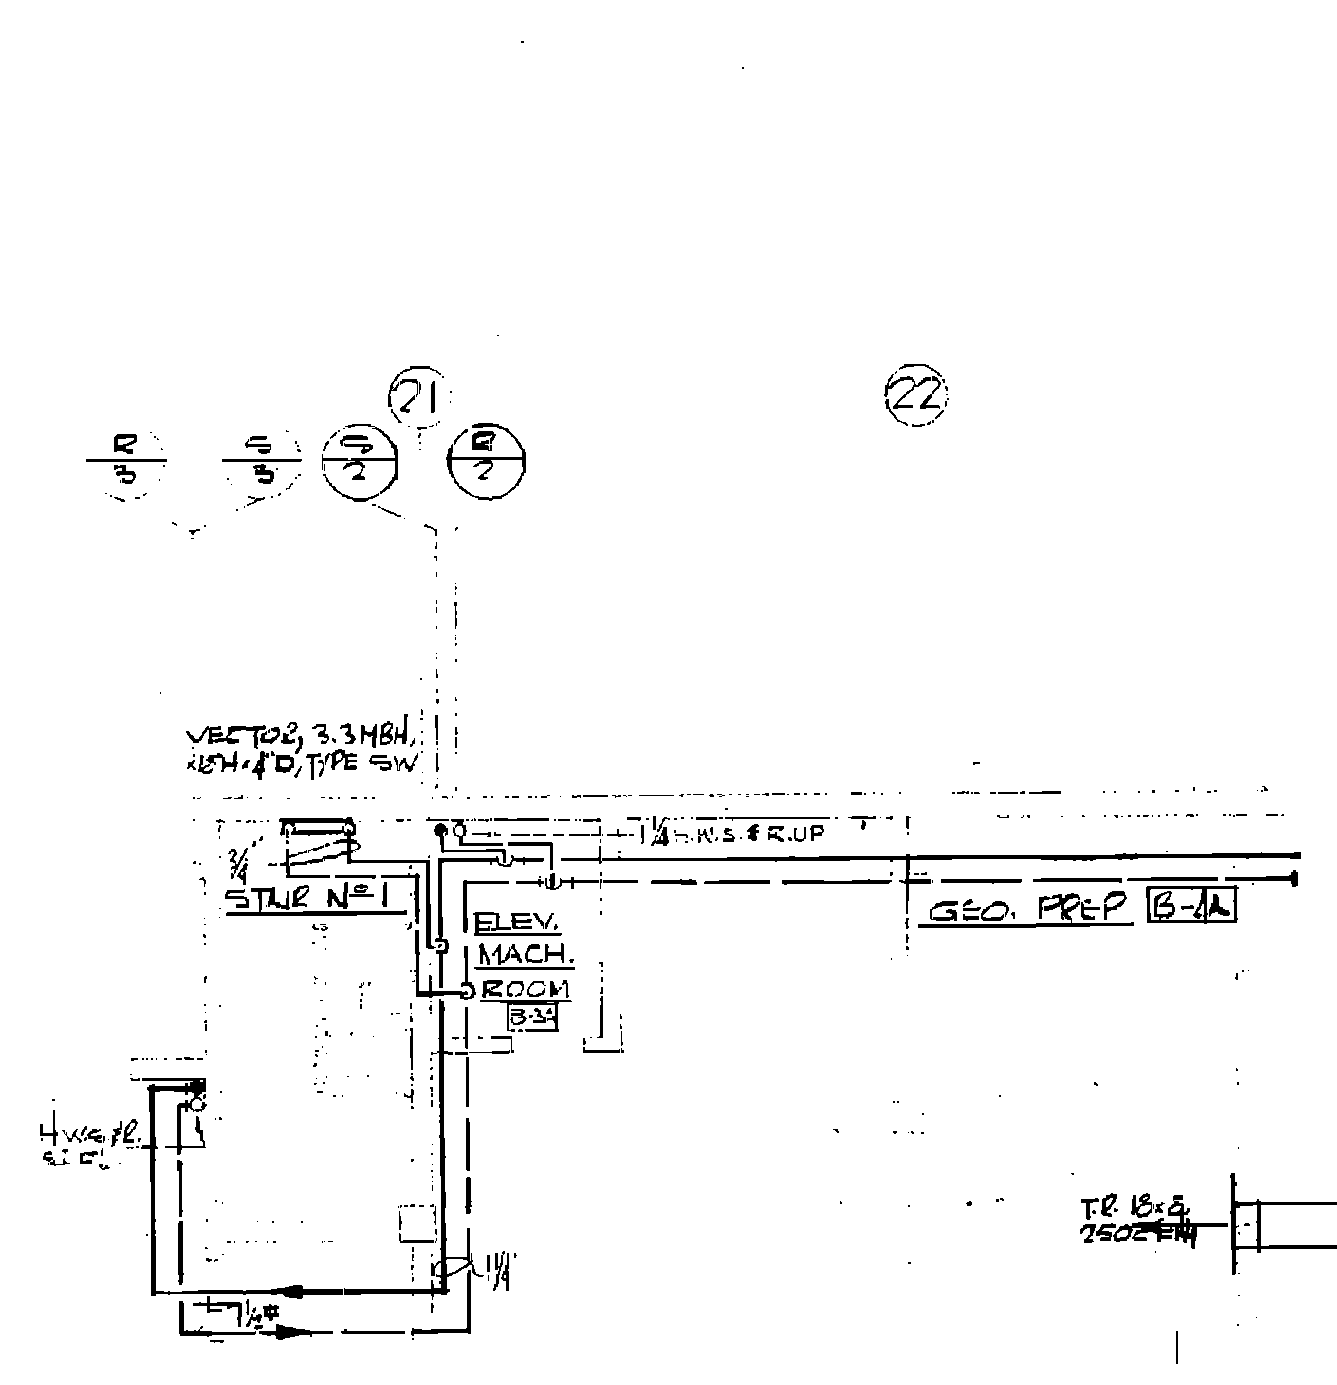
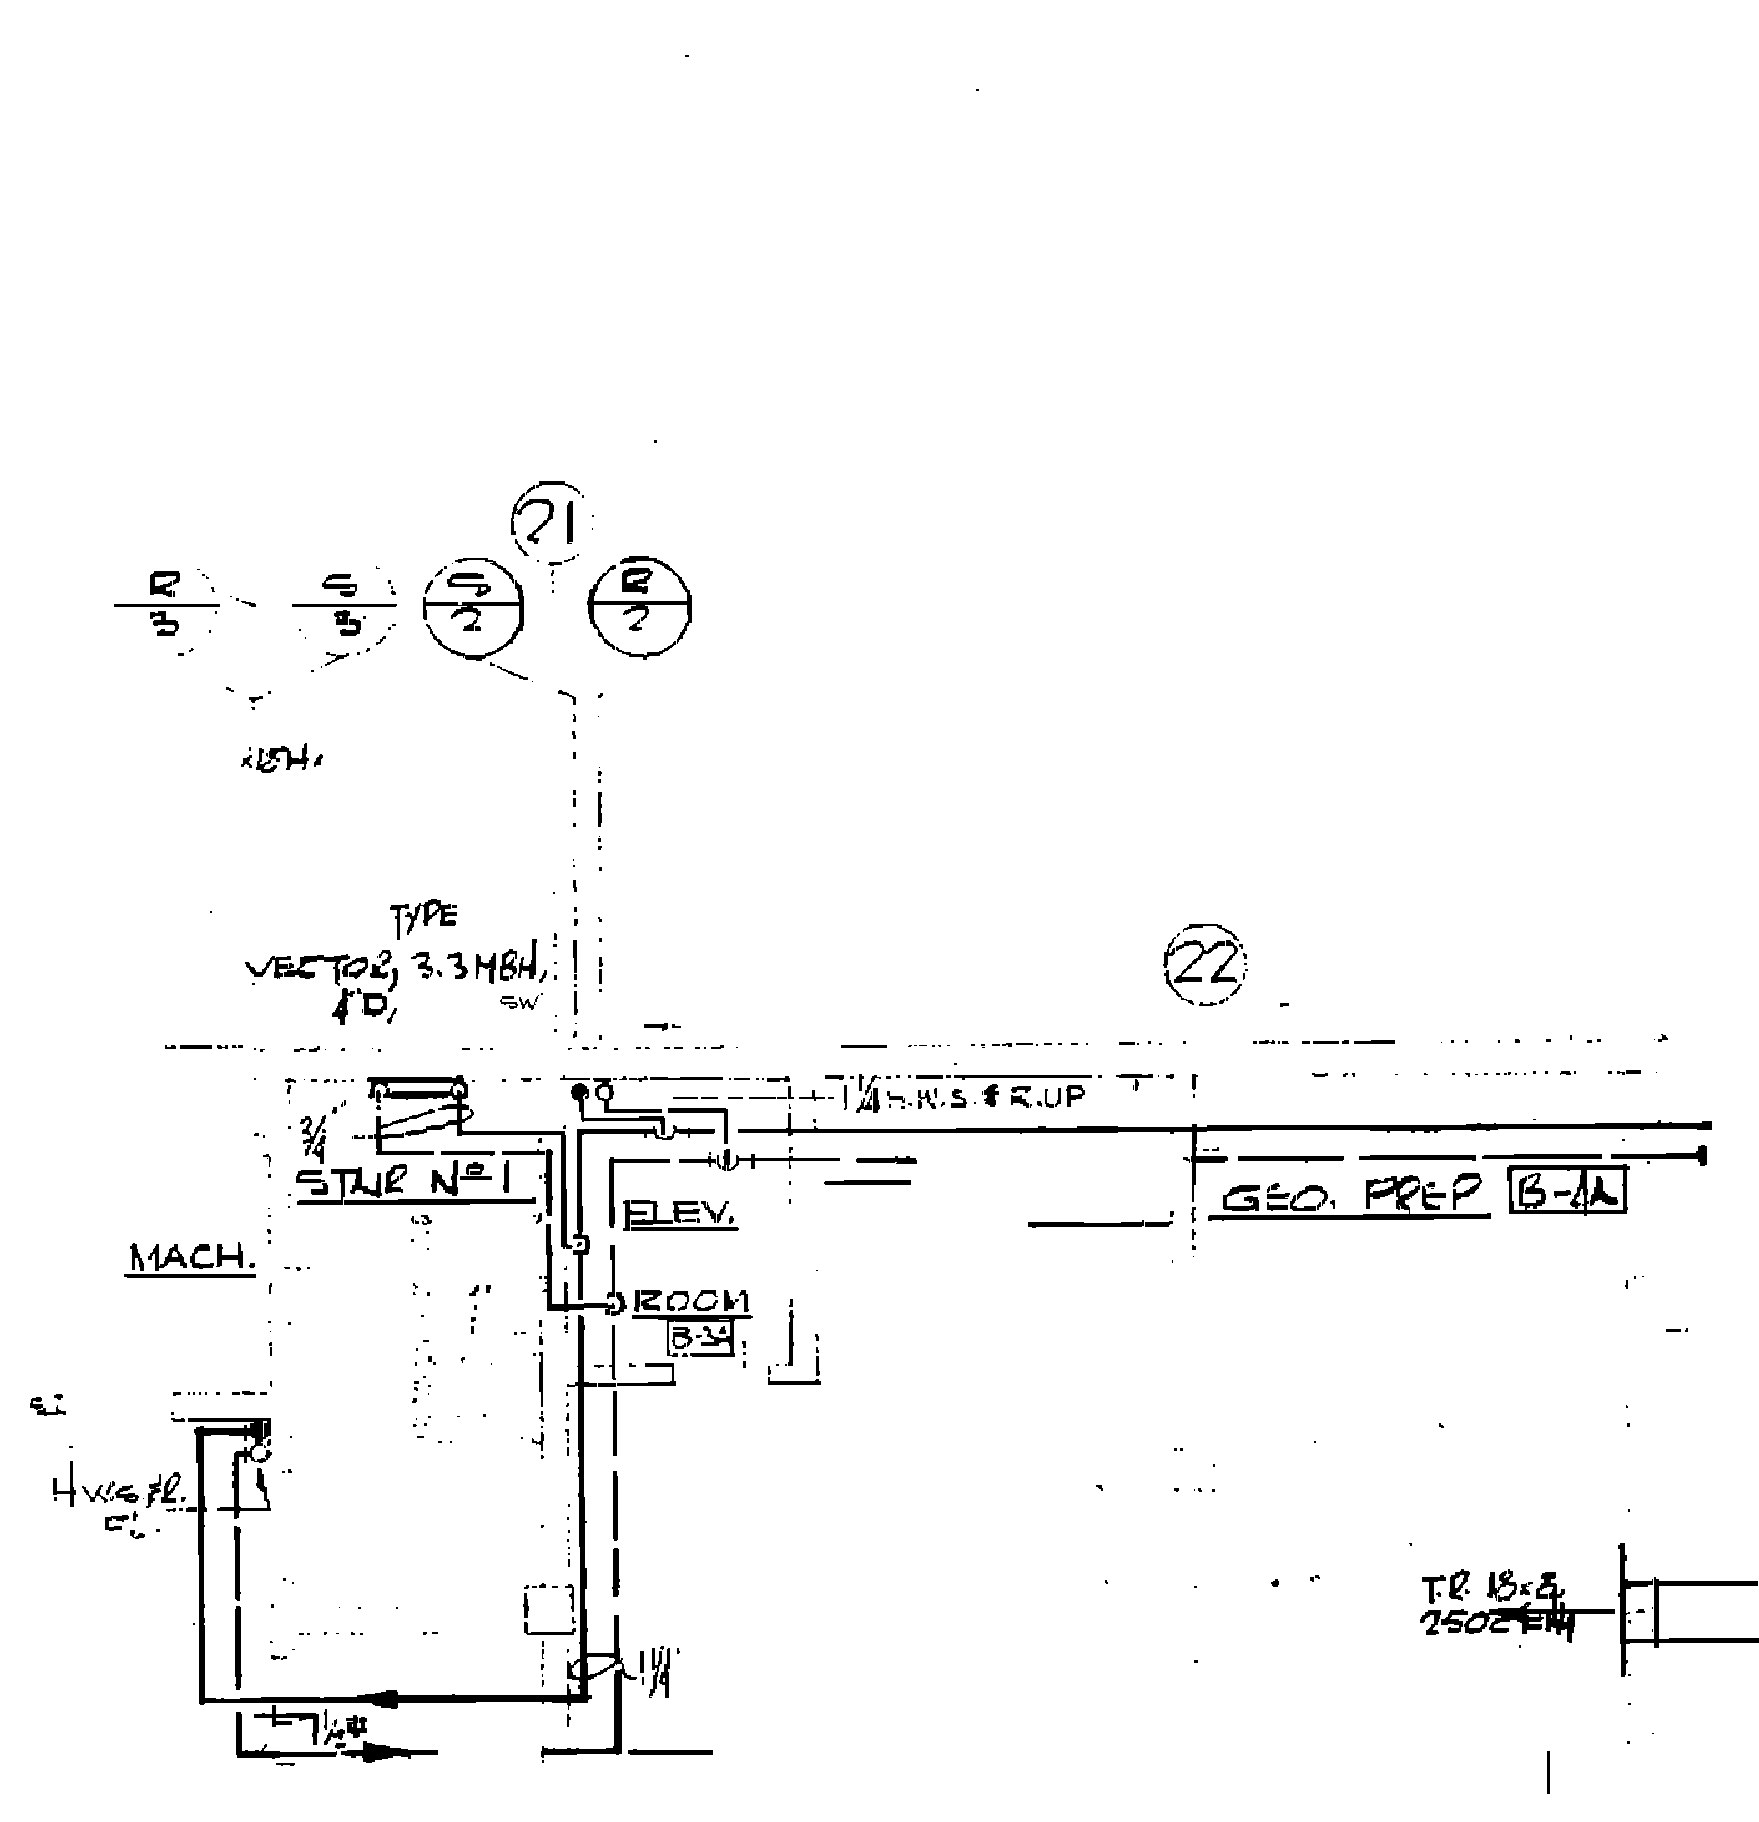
part: (912, 391) -> (1200, 959), moved
part: (115, 497) -> (242, 601), moved
part: (396, 761) -> (521, 1001), size x0.6
part: (217, 762) -> (281, 757), moved
part: (331, 765) -> (423, 919), moved
part: (705, 794) -> (928, 1045), size x0.6
line: (601, 795) -> (203, 1046), moved
part: (329, 797) -> (296, 1268), moved
line: (1274, 814) -> (1676, 1329), moved
part: (486, 834) -> (662, 1026), moved
part: (836, 877) -> (1100, 1218), moved
line: (736, 882) -> (867, 1182), moved
part: (524, 955) -> (189, 1259), moved
part: (600, 971) -> (743, 1354), moved
part: (364, 995) -> (479, 1309), size x1.4
part: (56, 1157) -> (47, 1404), moved
part: (372, 1331) -> (670, 1751), moved

